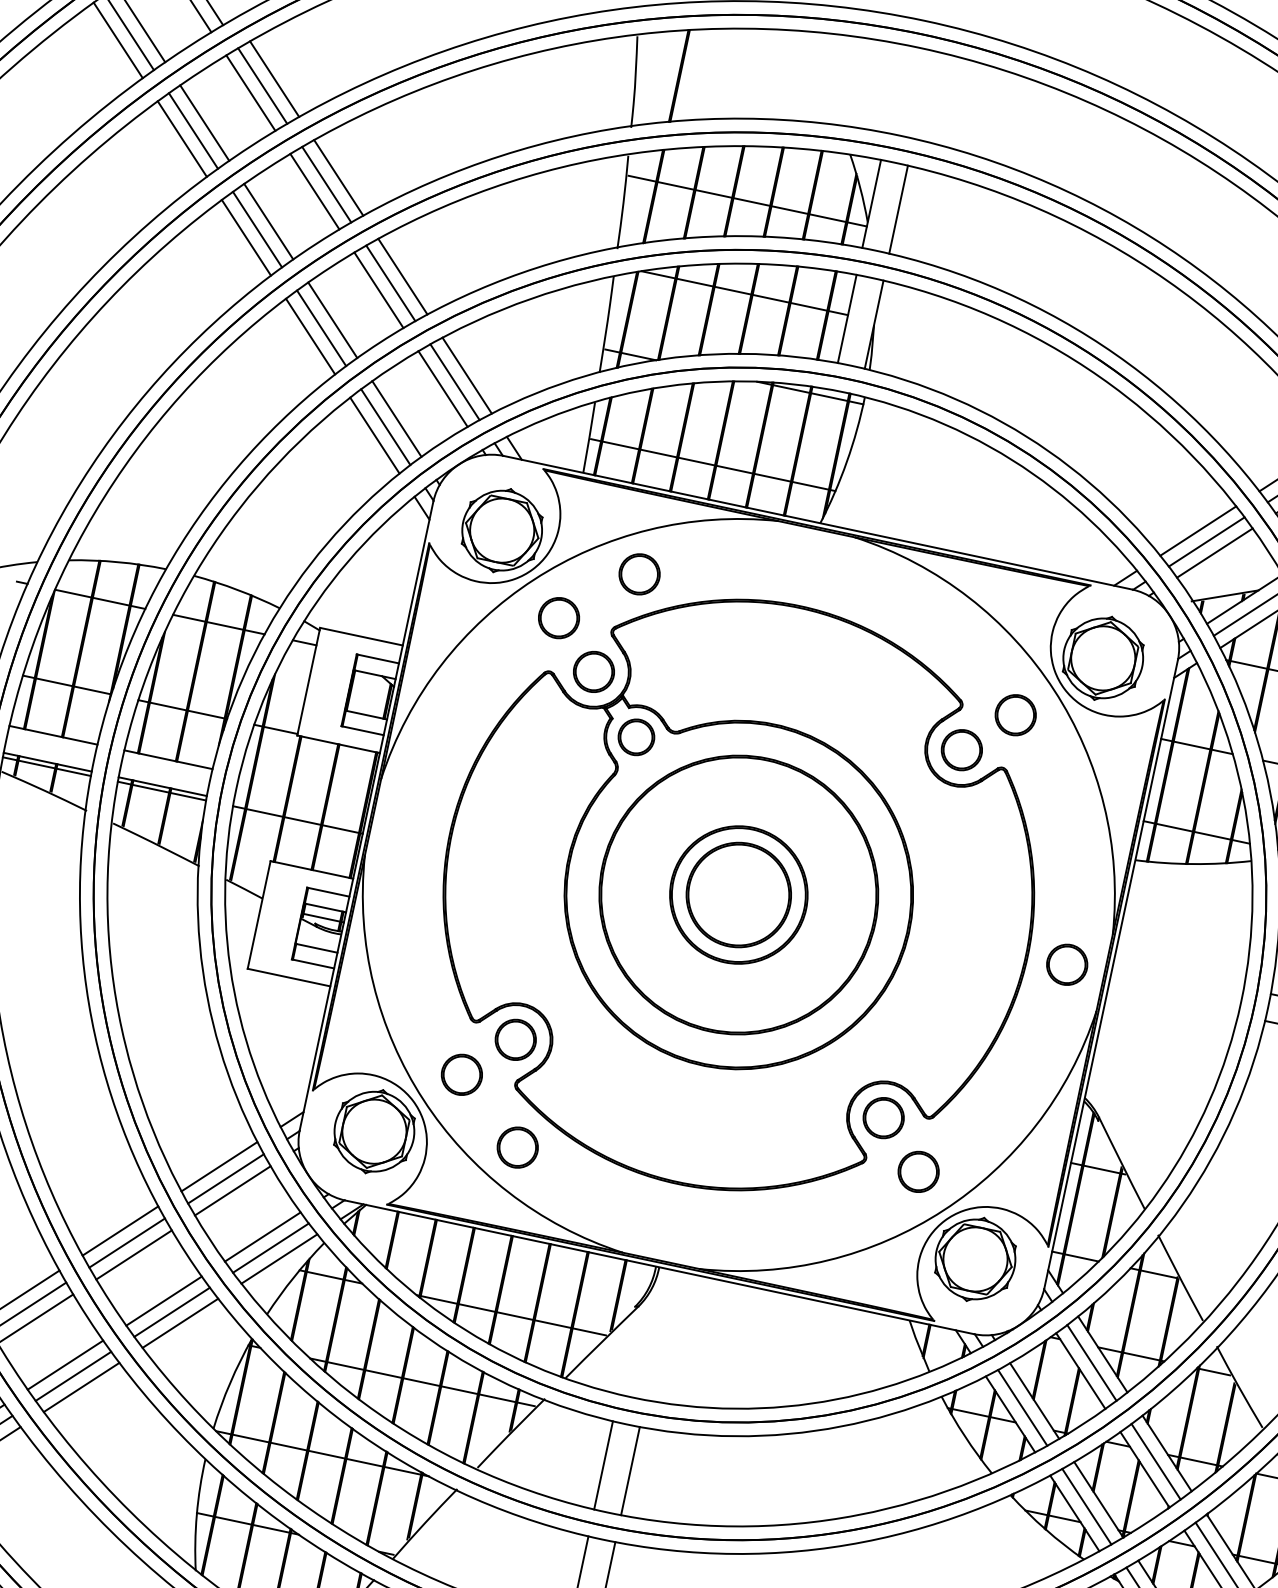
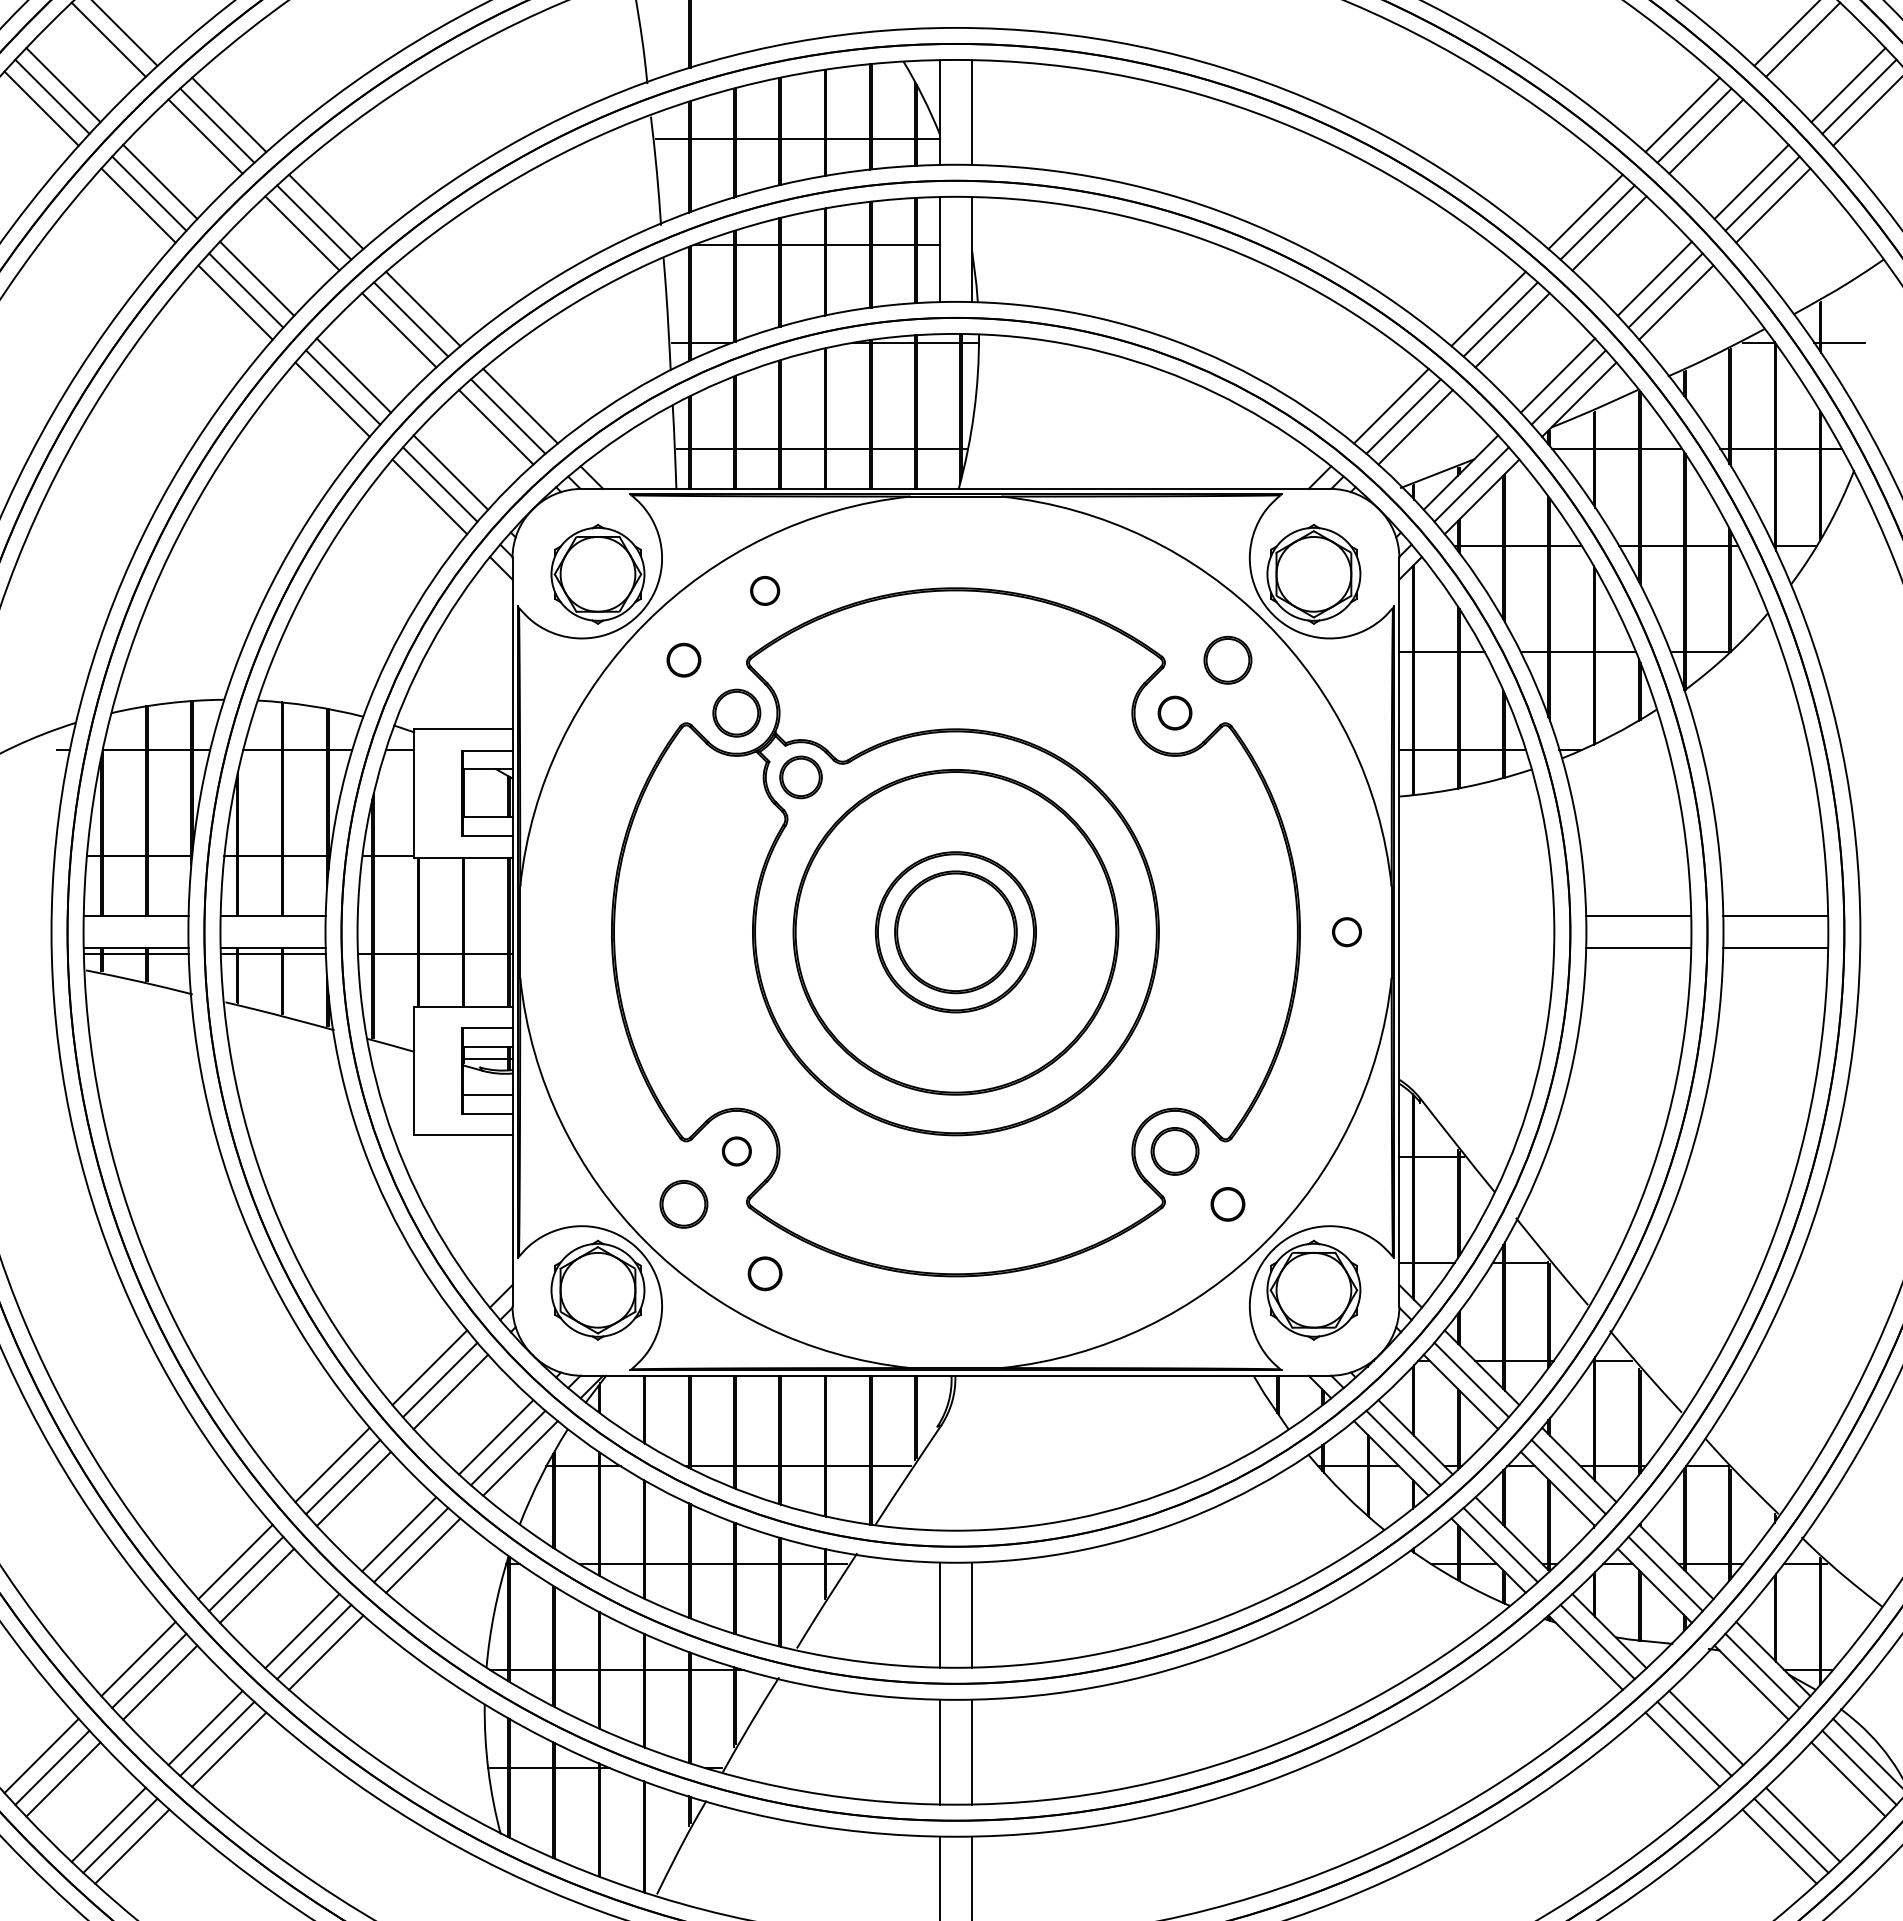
part: (639, 573) -> (764, 590), size x0.6
part: (558, 617) -> (683, 659), size x0.7
part: (961, 749) -> (1174, 712), size x0.7
part: (1066, 964) -> (1346, 931), size x0.6
part: (515, 1039) -> (736, 1151), size x0.6
part: (517, 1147) -> (764, 1273), size x0.7
part: (918, 1172) -> (1227, 1204), size x0.7

